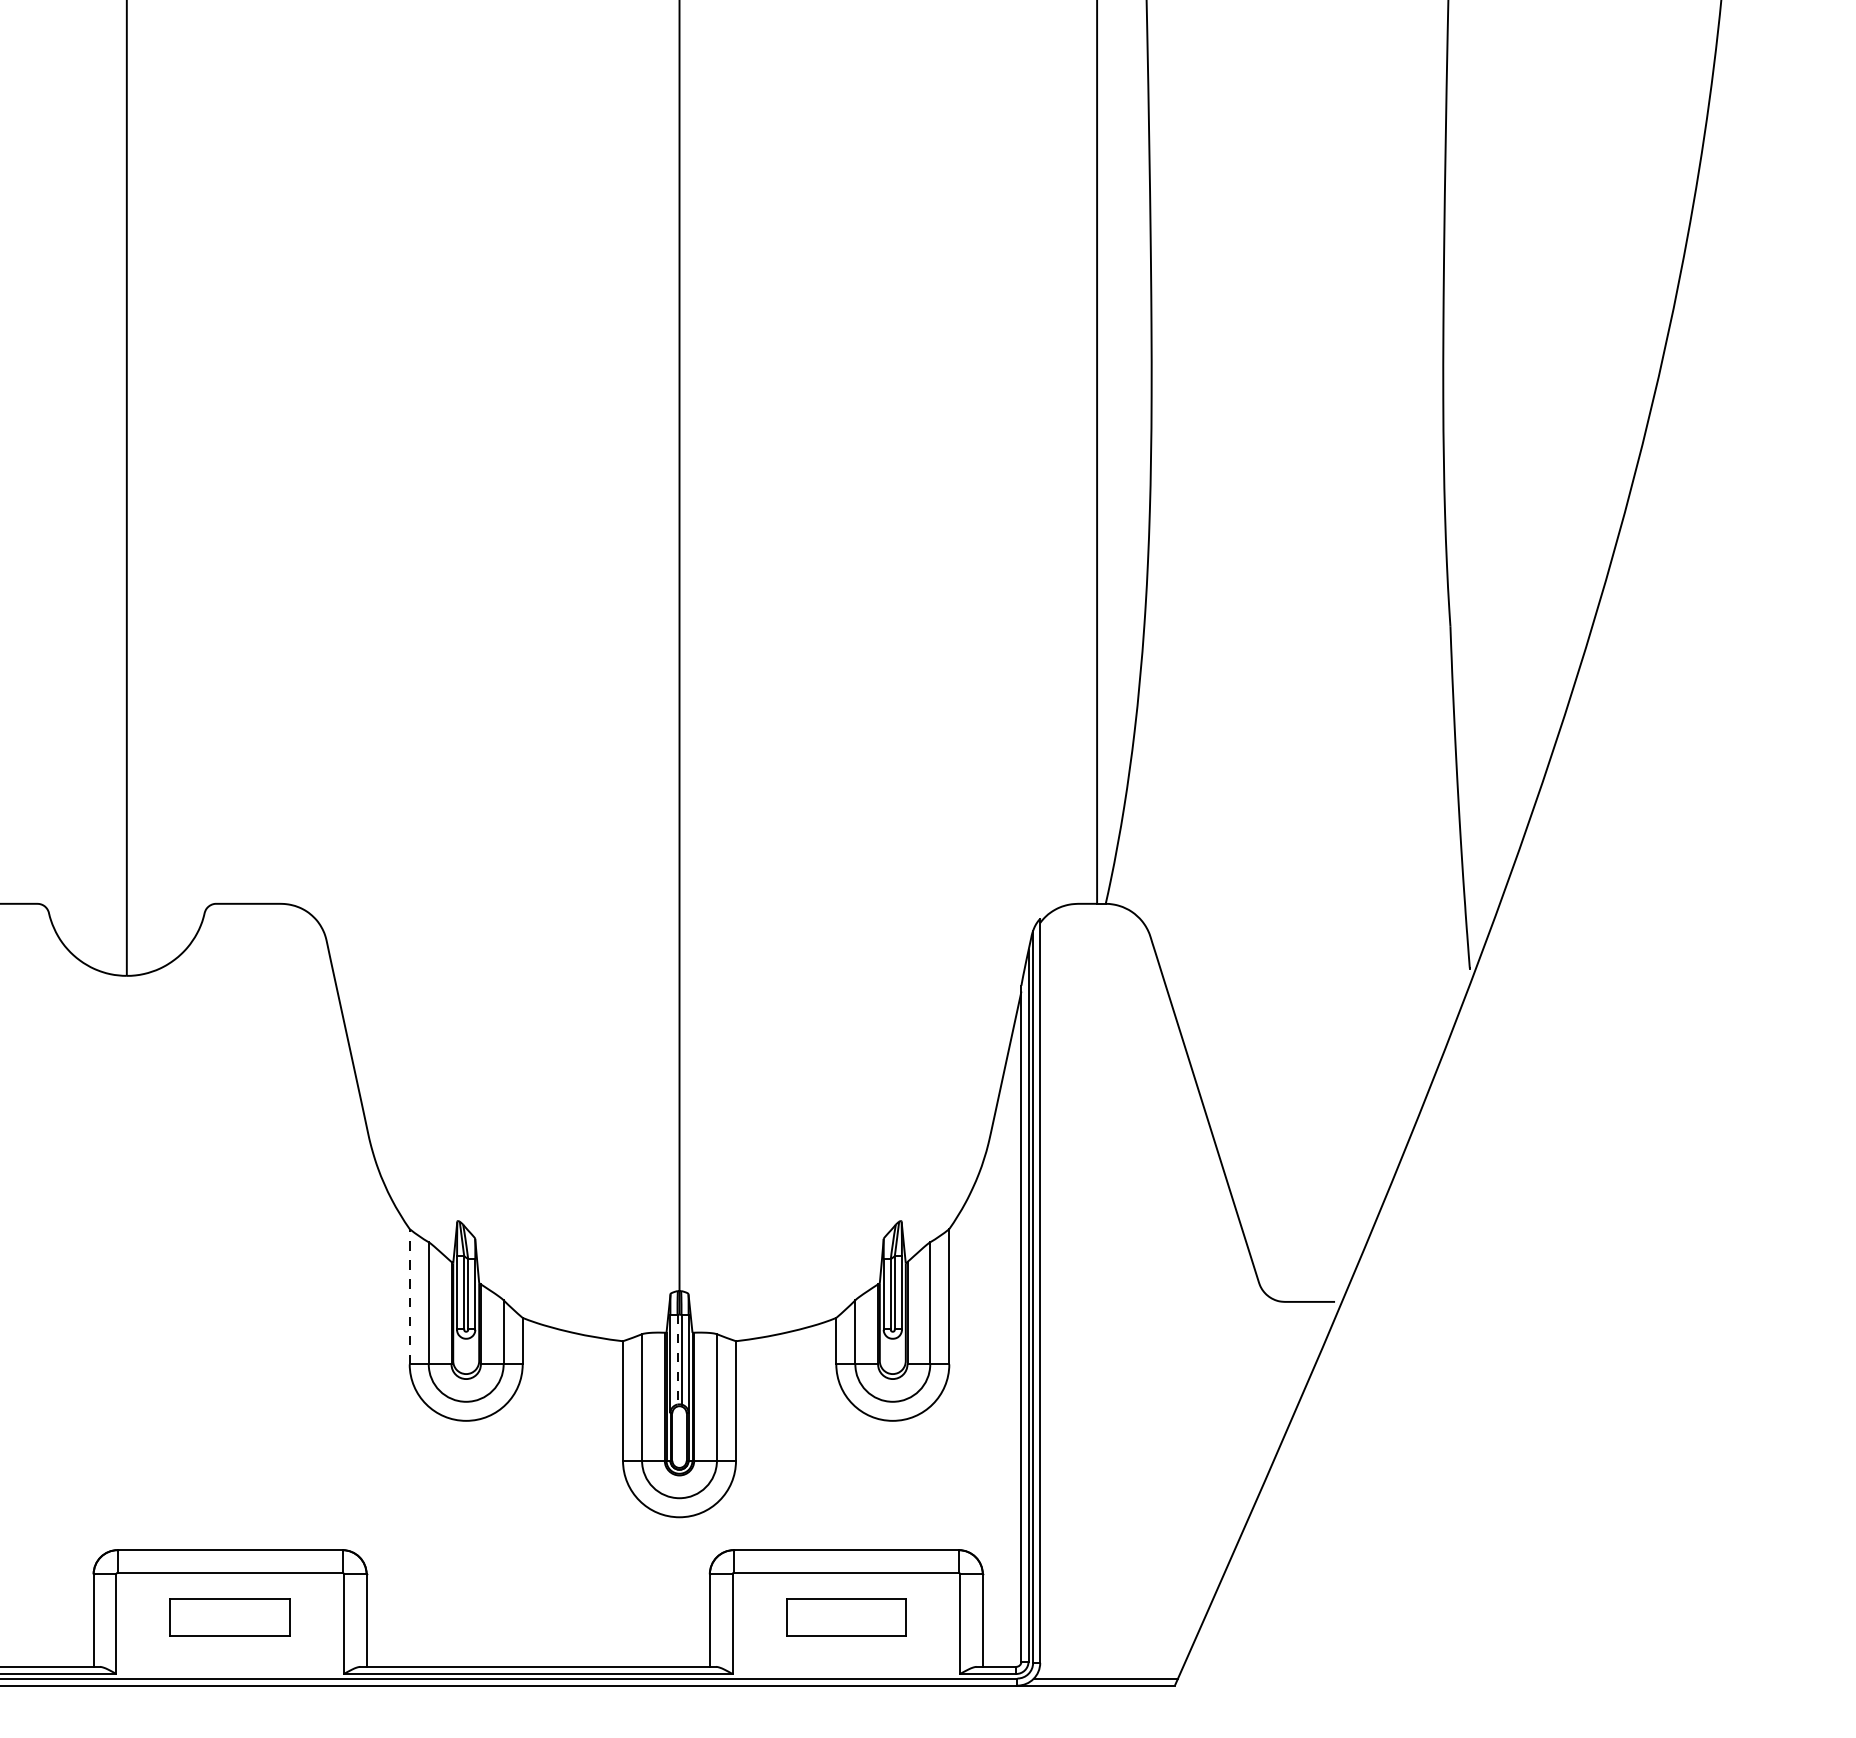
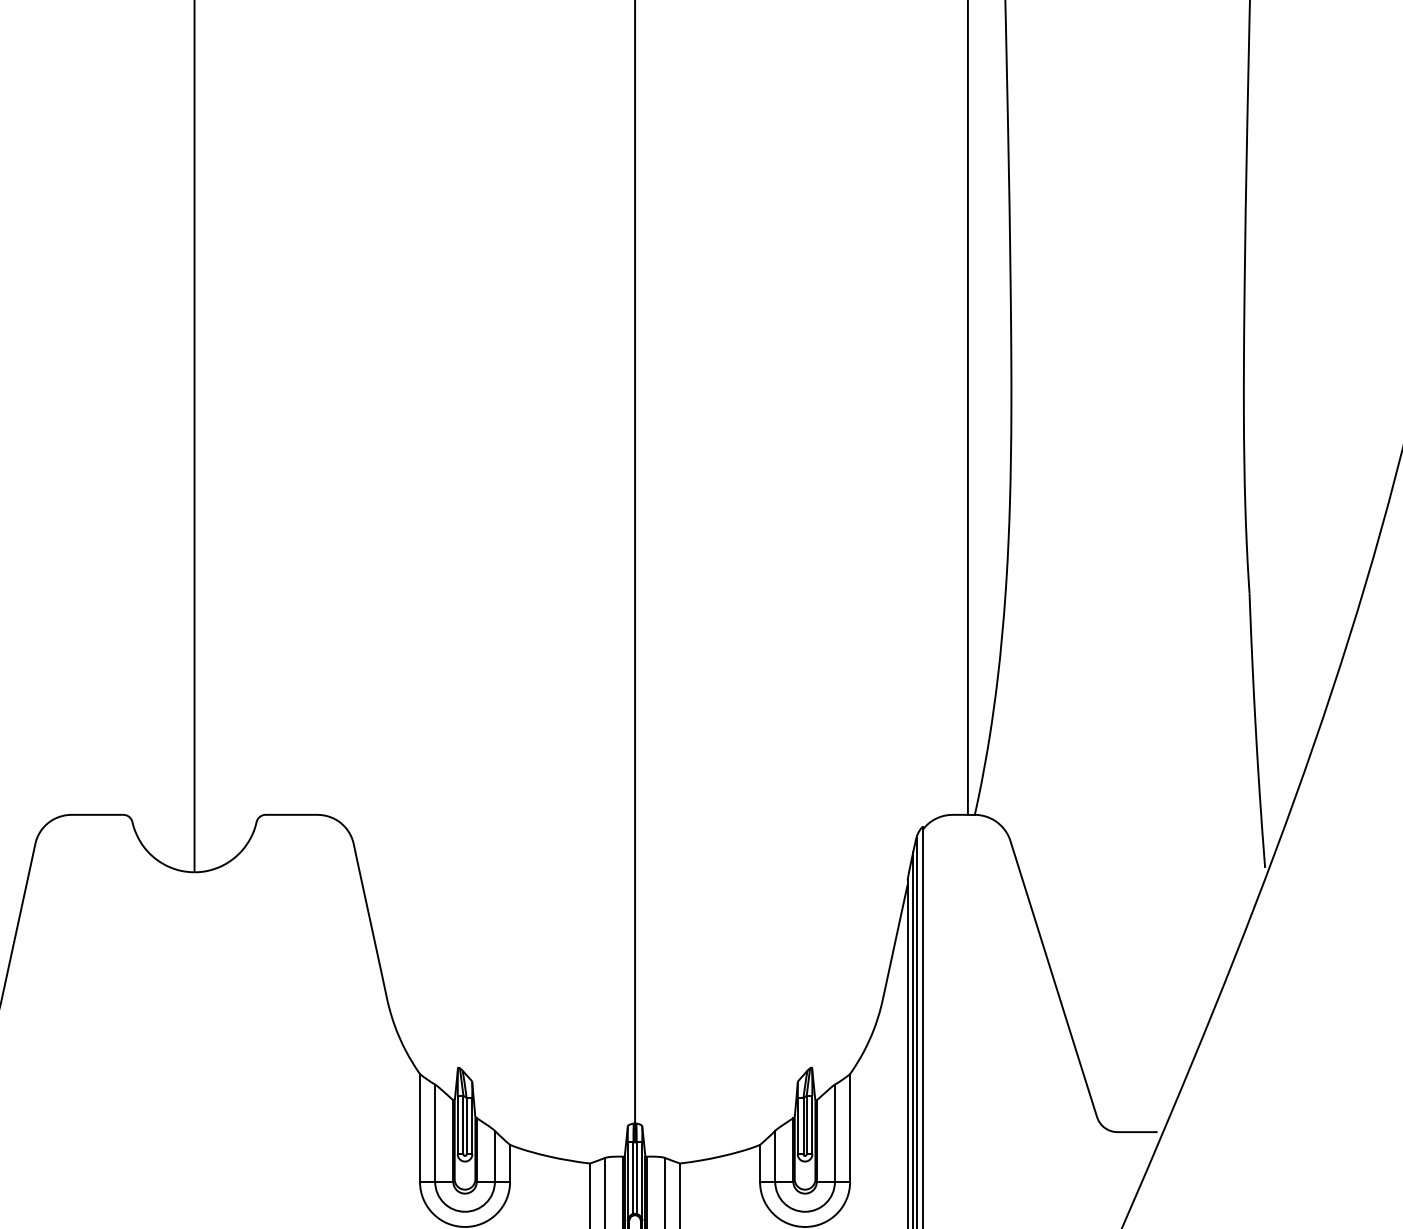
line: (409, 1296) -> (419, 1127), dashed -> solid
line: (677, 1359) -> (633, 1178), dashed -> solid

